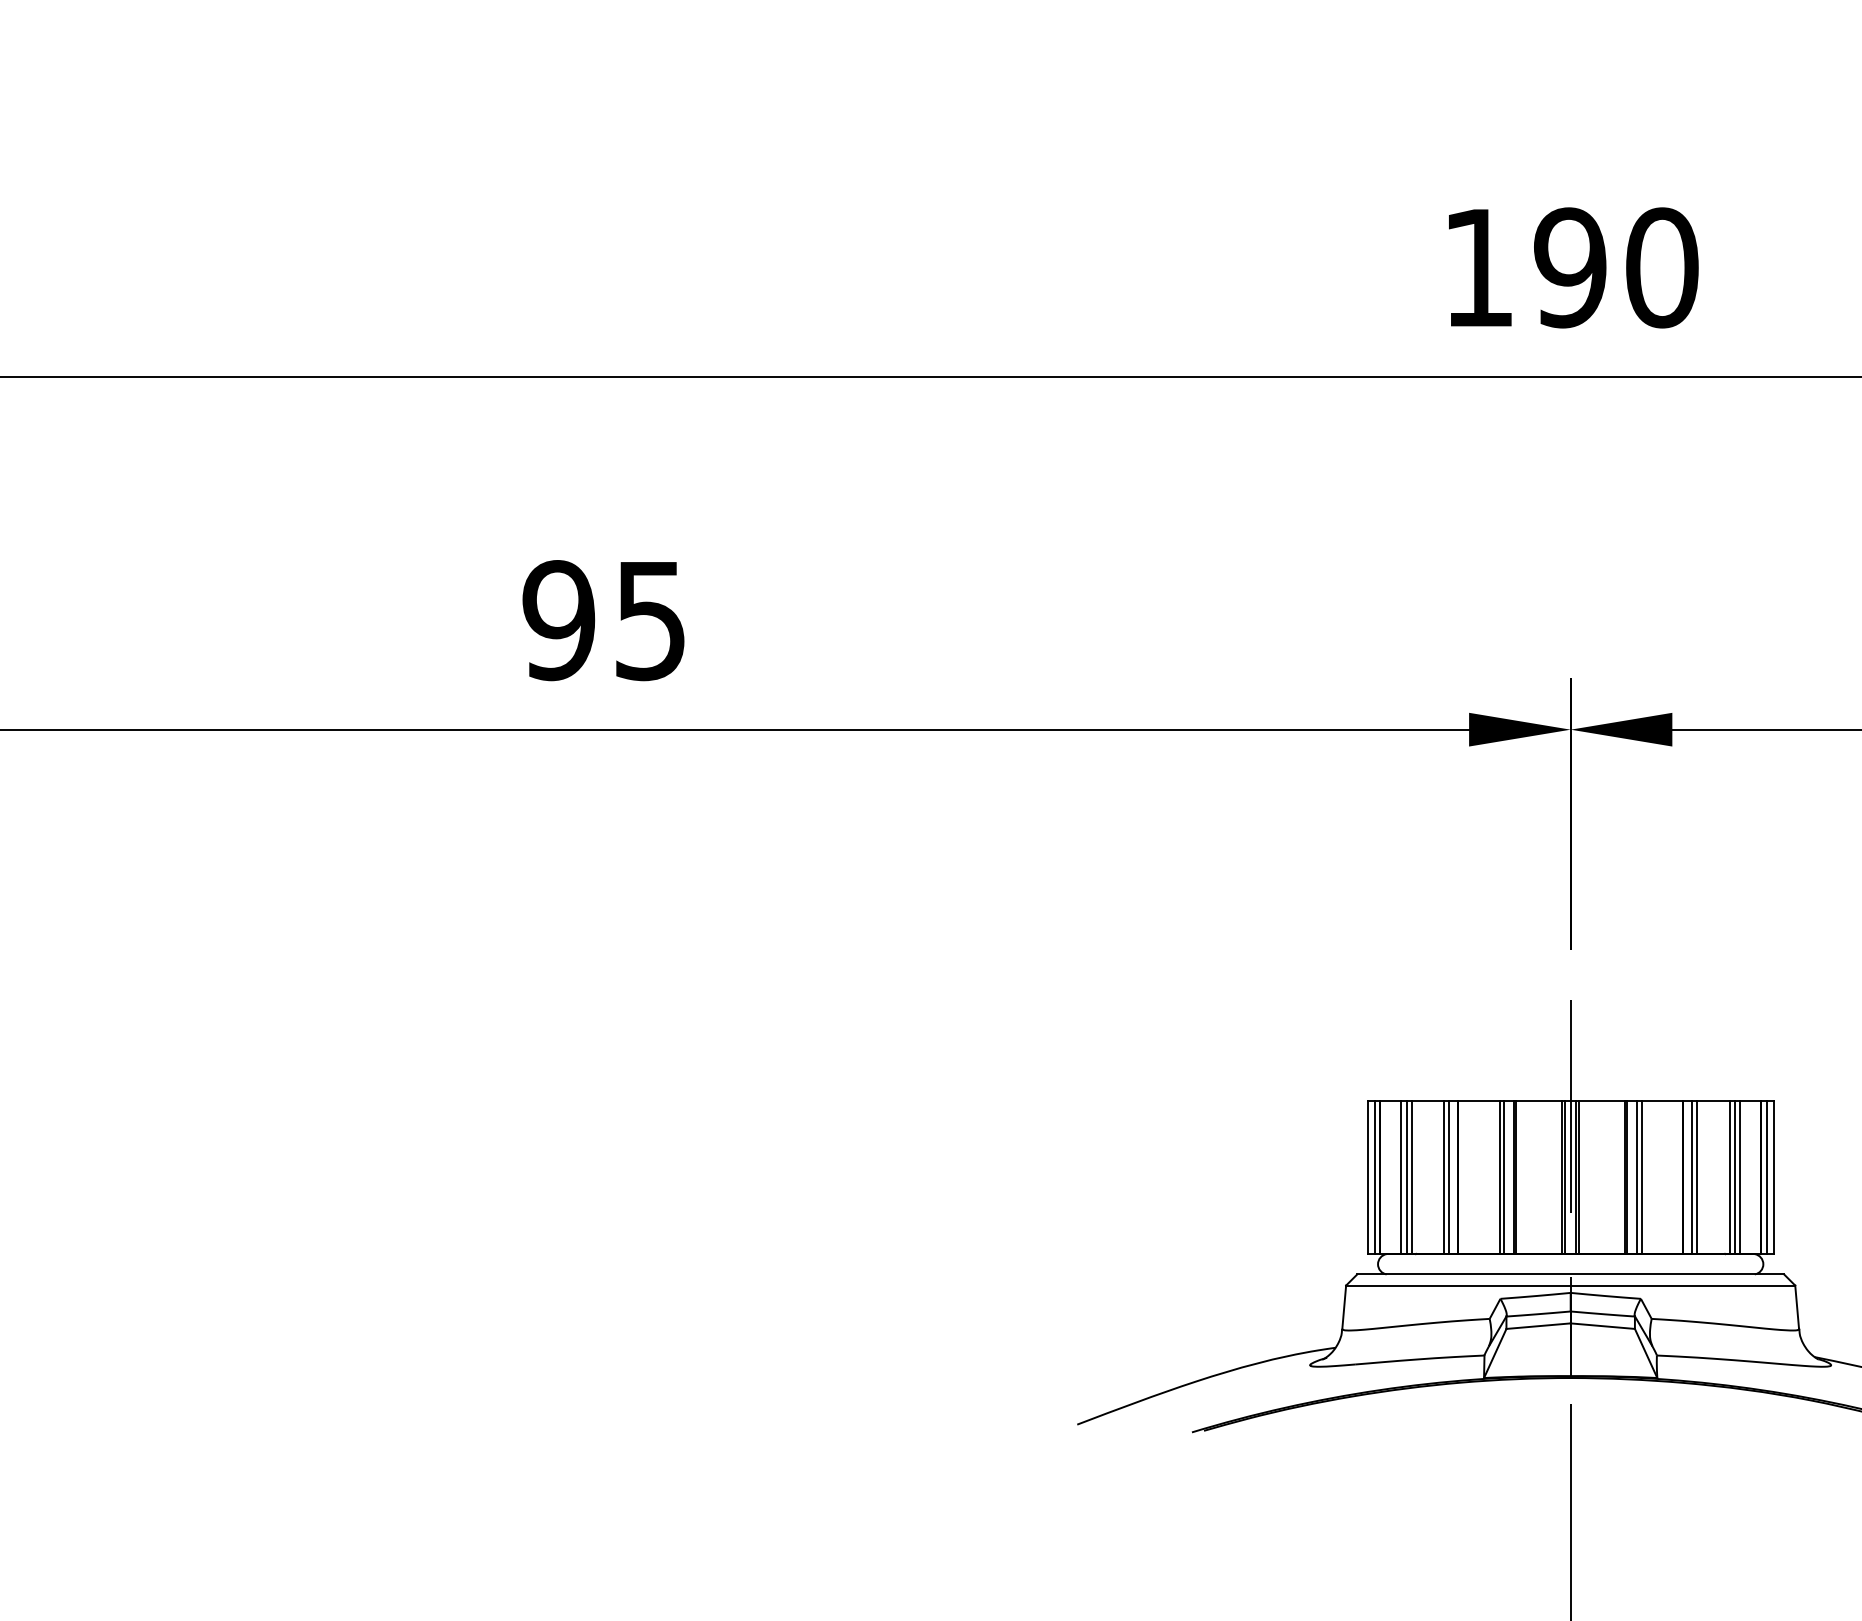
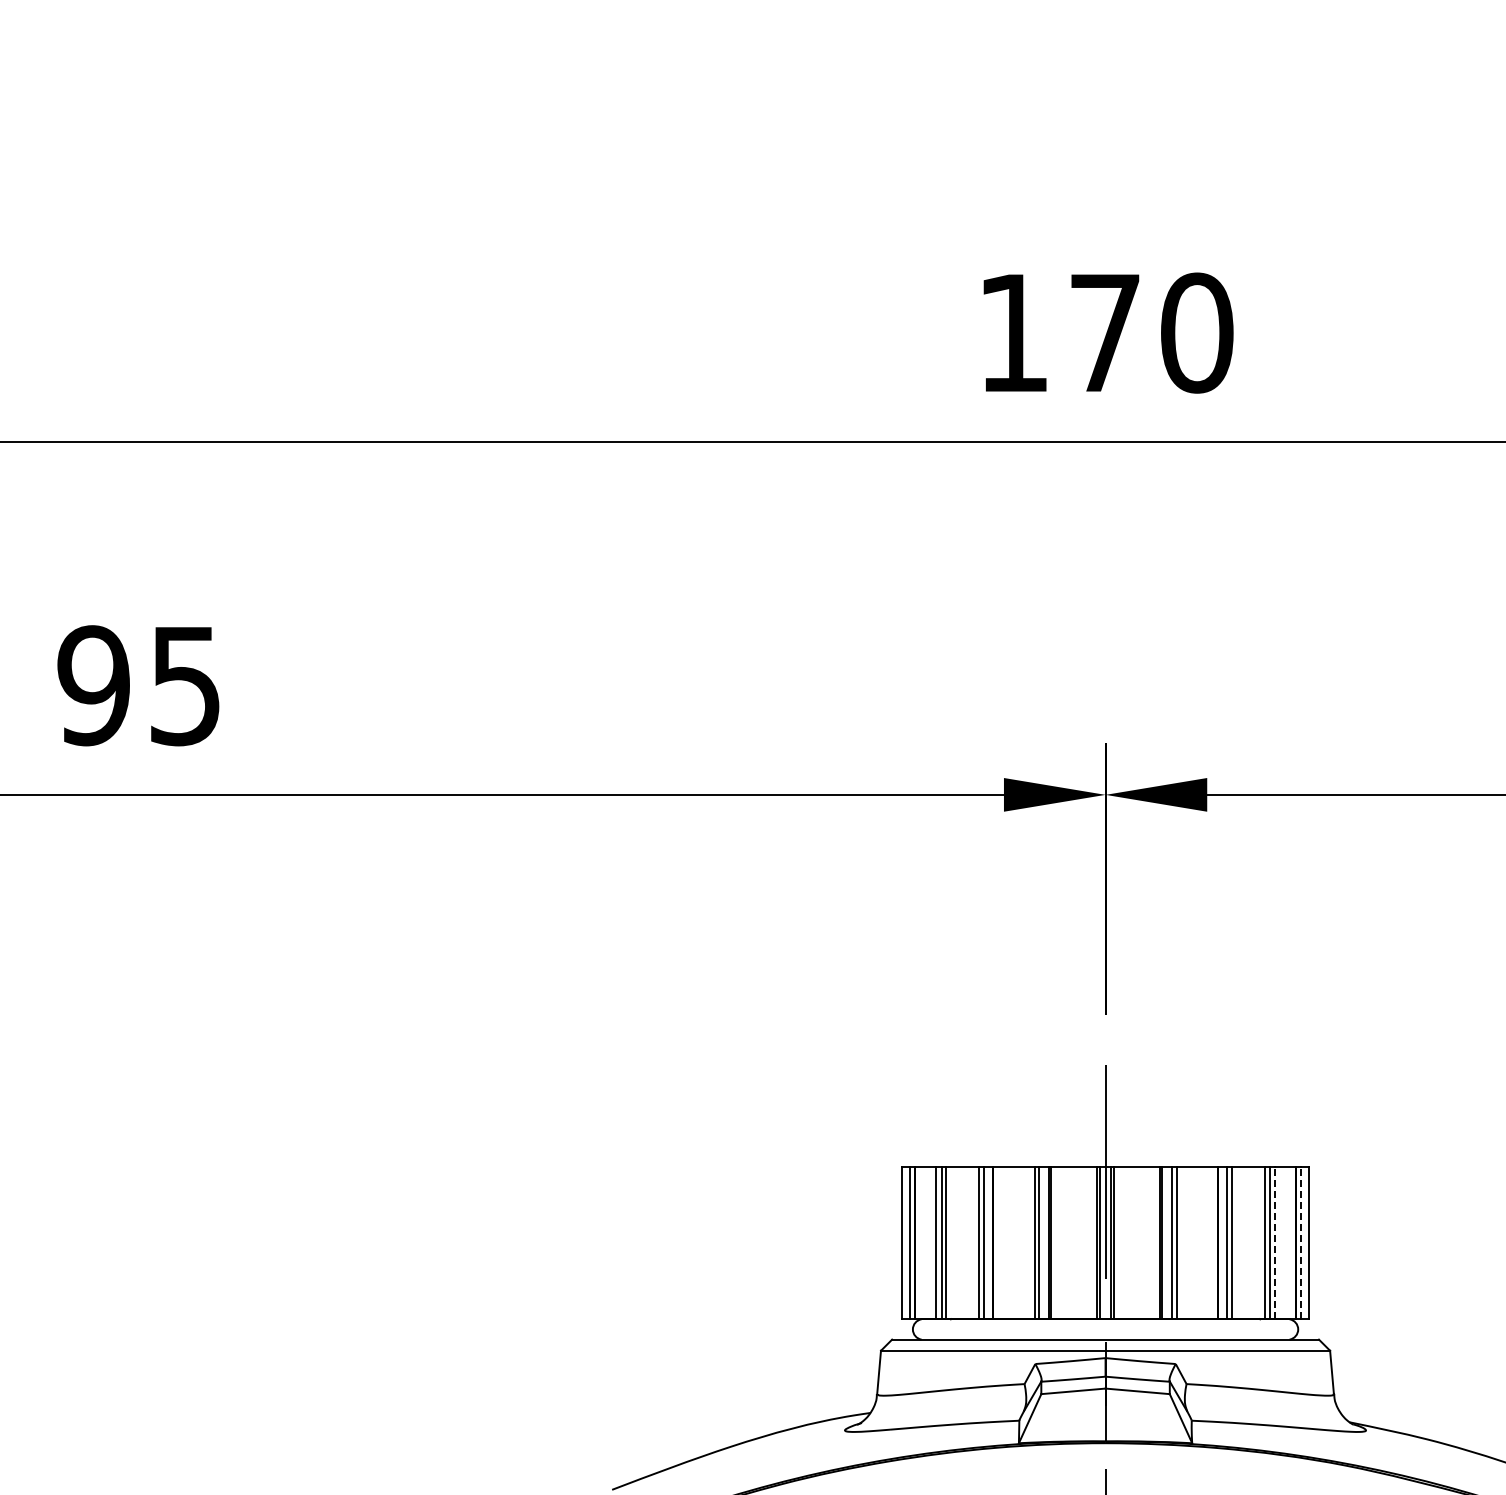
text: (1570, 267) -> (1105, 332), 190 -> 170
line: (1740, 1177) -> (1275, 1242), solid -> dashed
line: (1766, 1177) -> (1301, 1242), solid -> dashed

